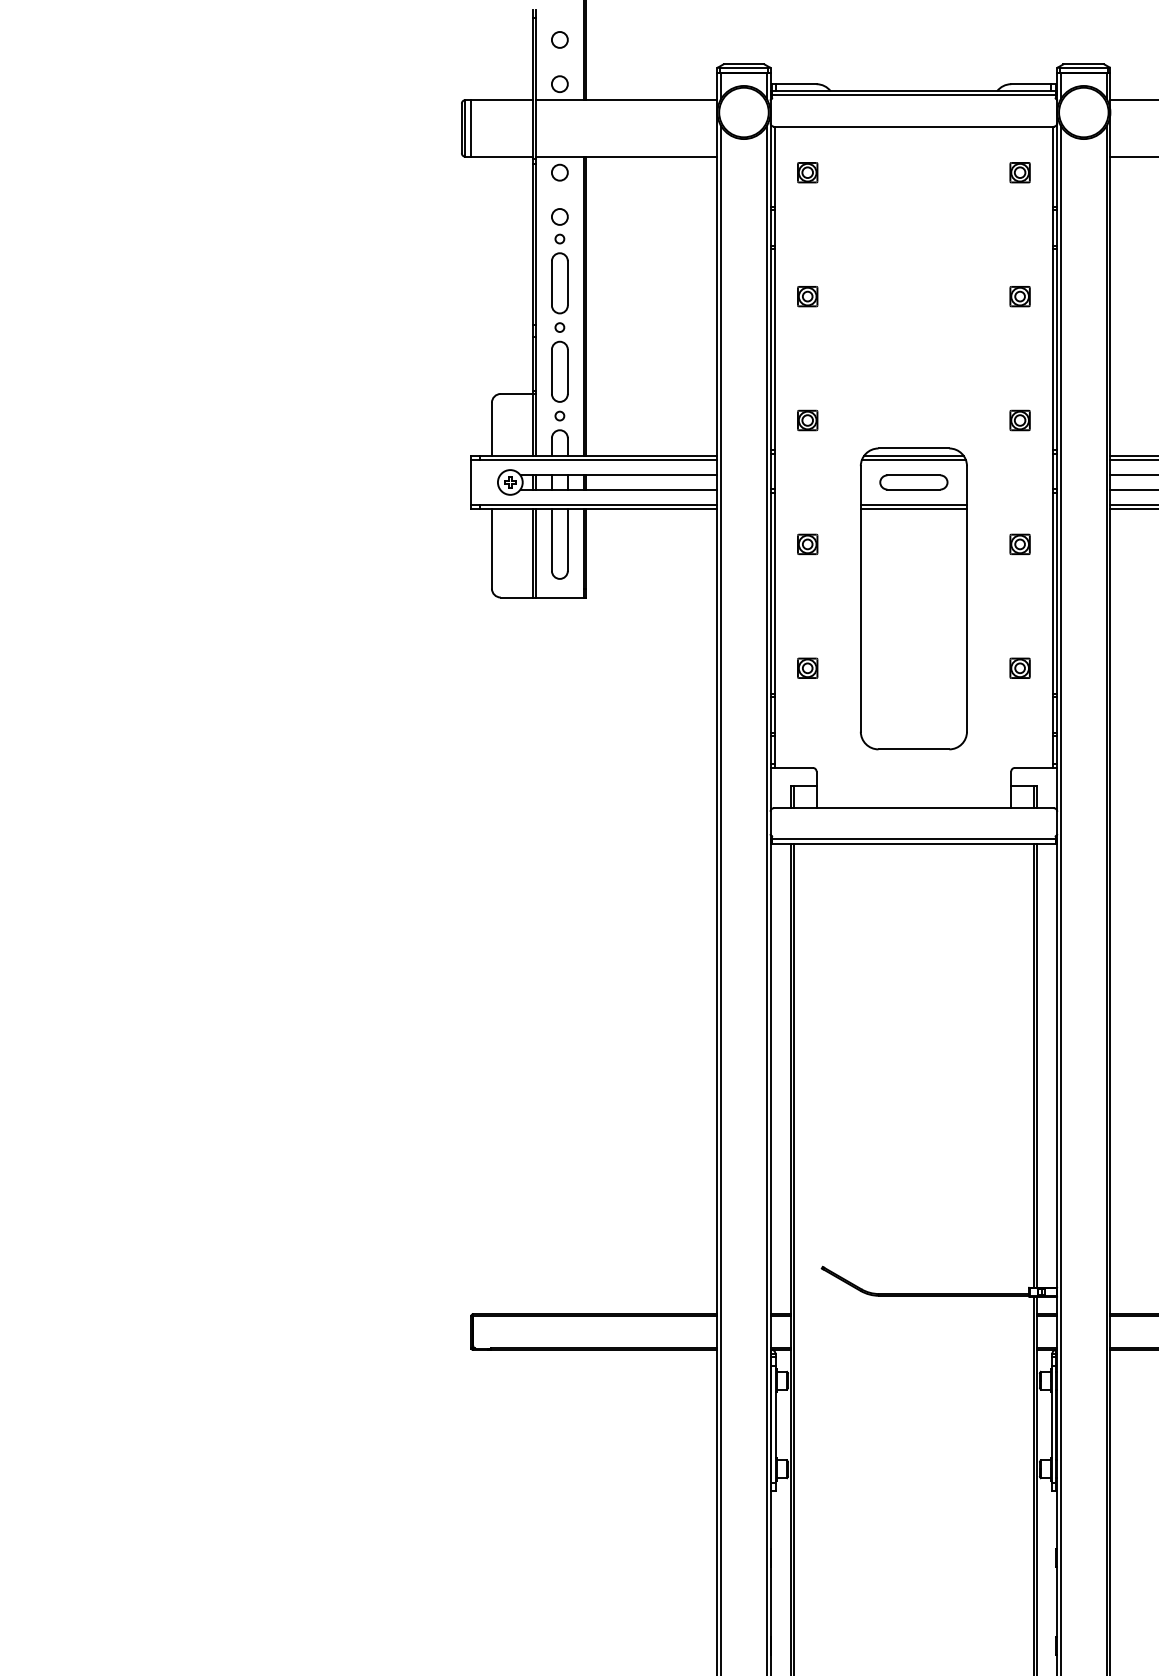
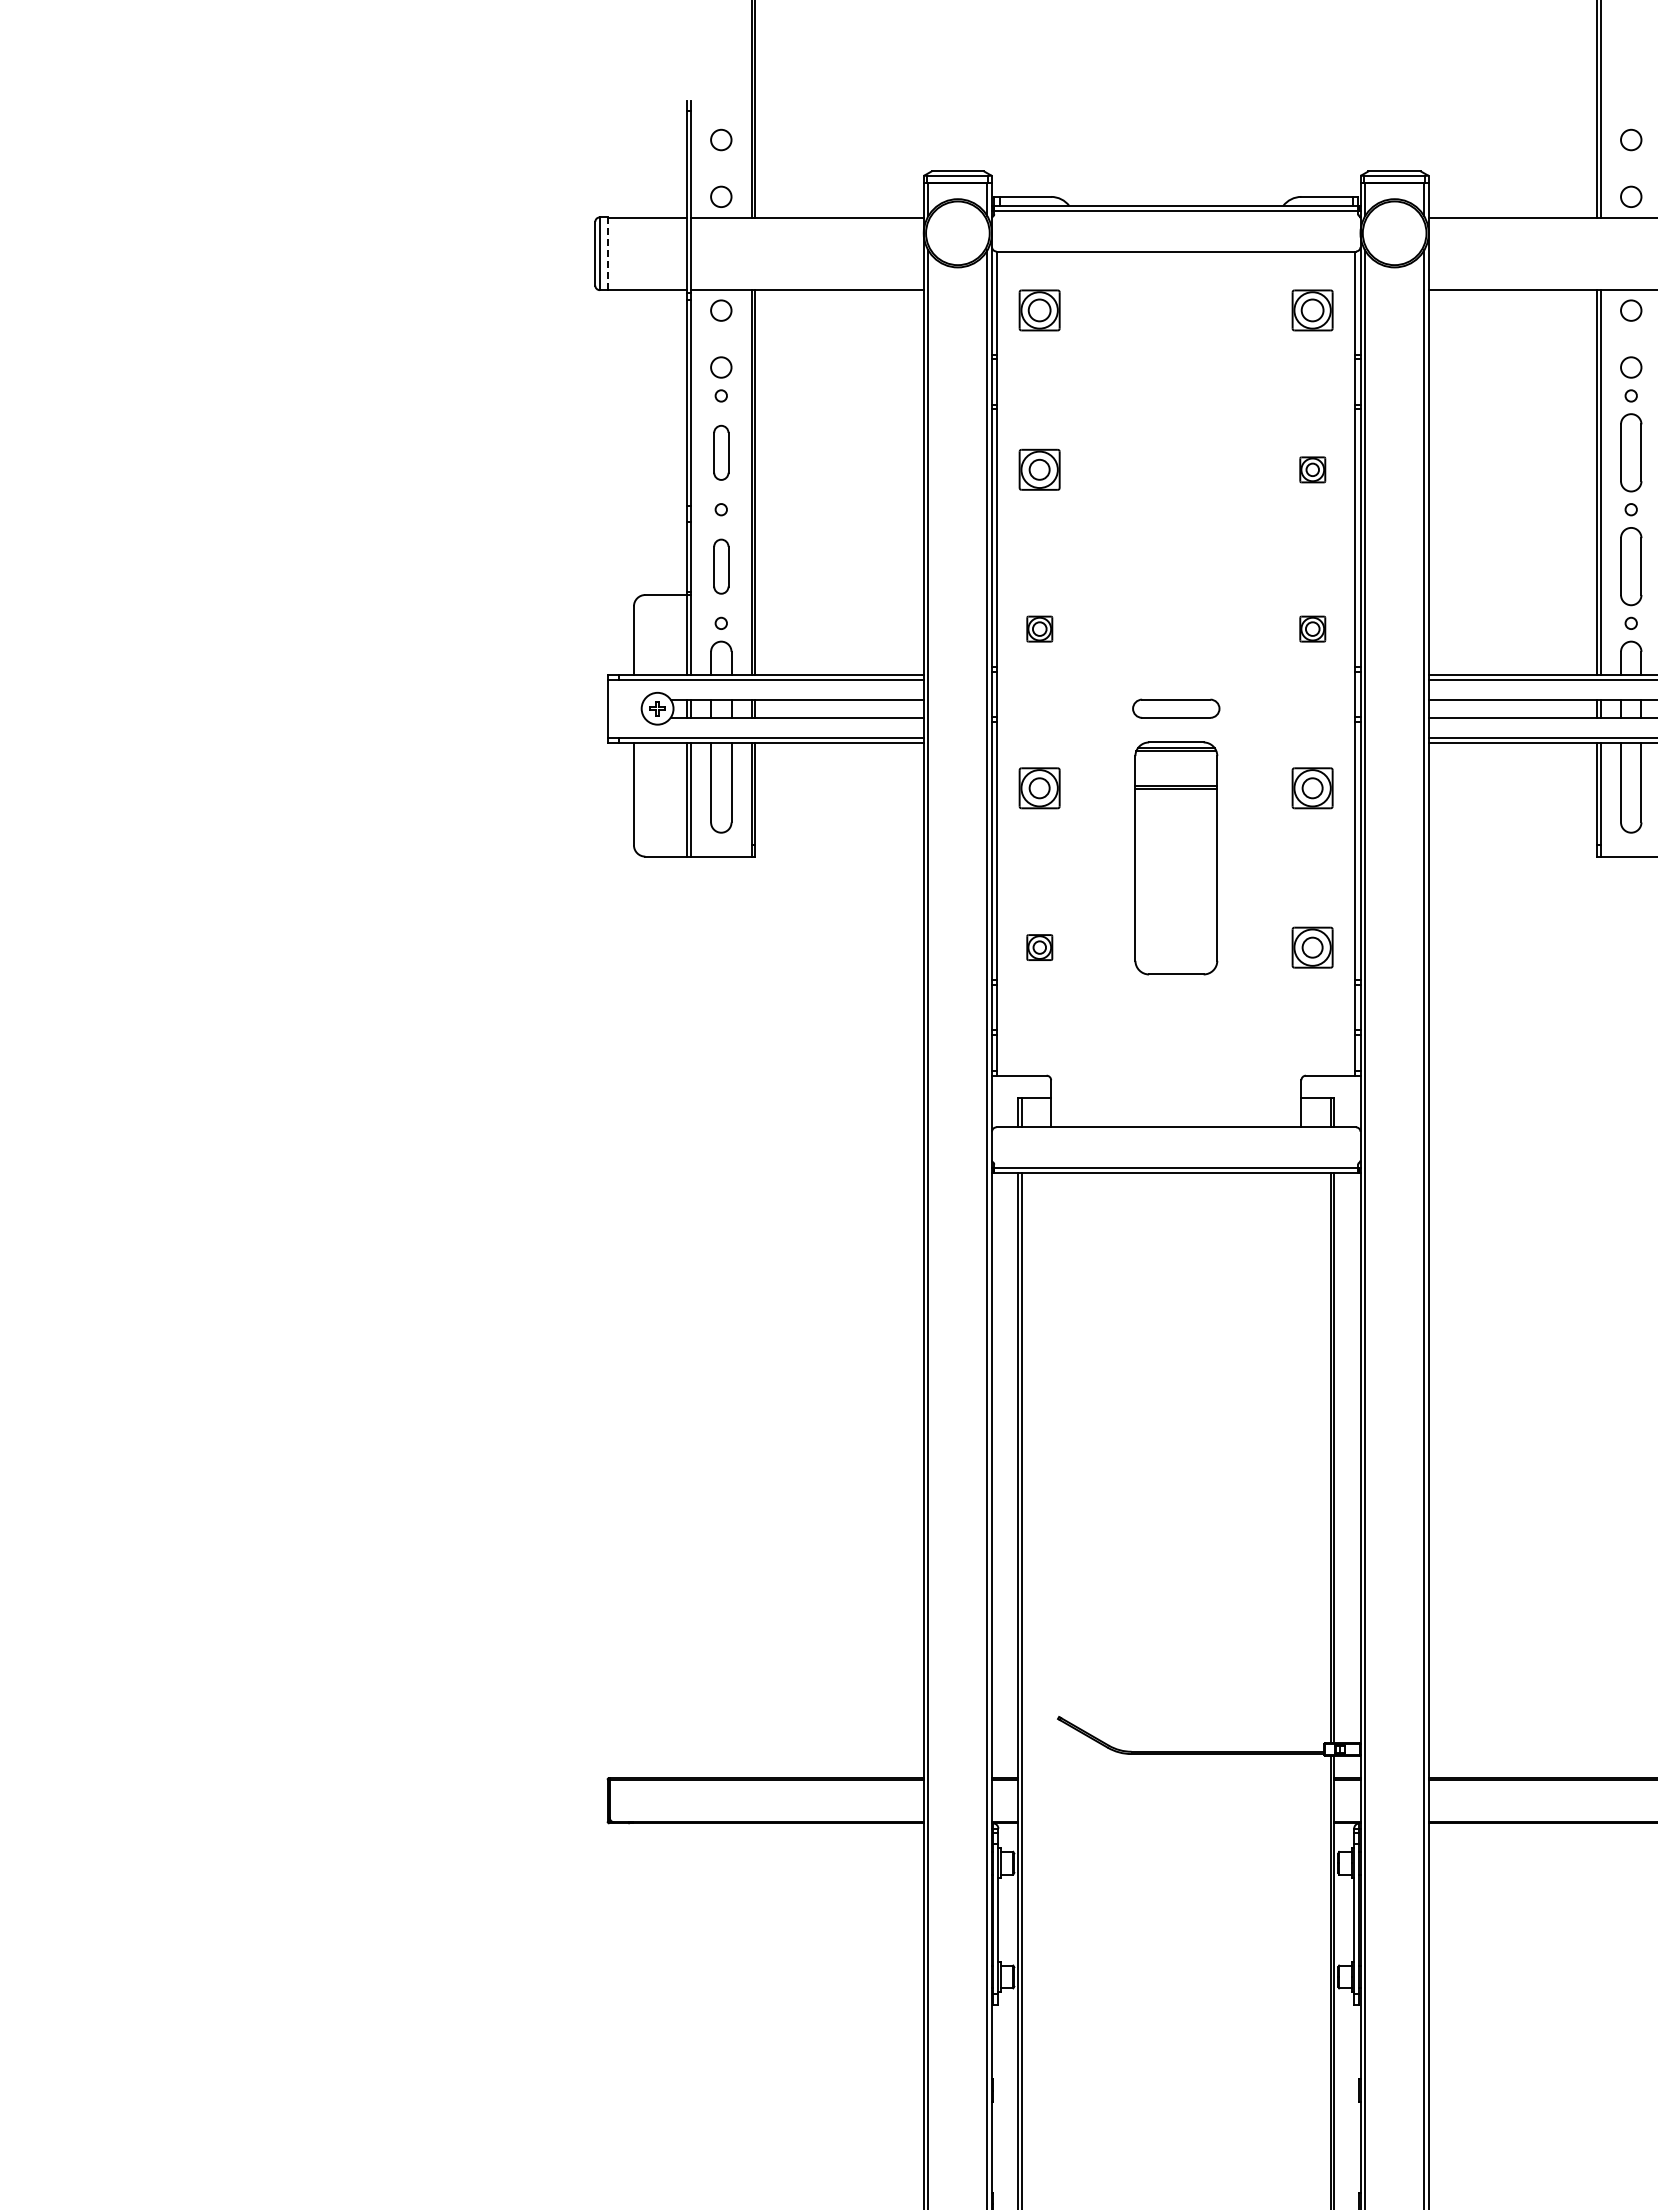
line: (471, 129) -> (607, 254), solid -> dashed
part: (807, 172) -> (1039, 310), size x1.6
part: (1019, 172) -> (1312, 310), size x1.6
part: (560, 283) -> (721, 452), size x0.7
part: (807, 296) -> (1039, 469), size x1.6
part: (560, 371) -> (721, 566), size x0.7
part: (807, 544) -> (1039, 788), size x1.6
part: (1019, 544) -> (1312, 788), size x1.6
part: (914, 598) -> (1176, 858), size x0.6
part: (1019, 668) -> (1312, 947), size x1.6

